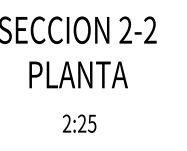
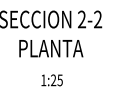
text: (66, 123) -> (43, 80), 2:25 -> 1:25

